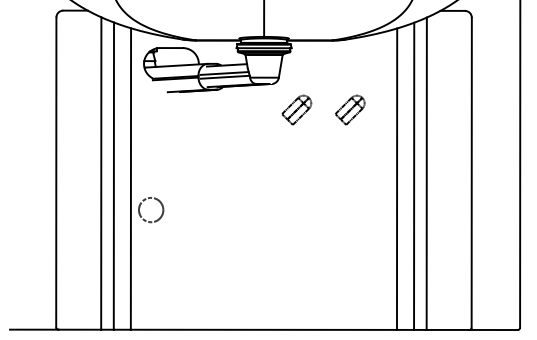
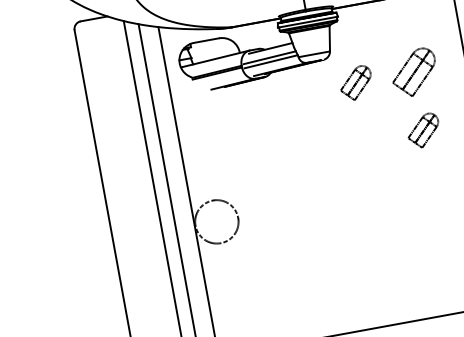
part: (350, 109) -> (414, 71), size x1.4
part: (348, 162) -> (423, 130), added
circle: (150, 209) -> (216, 221), size x1.6

